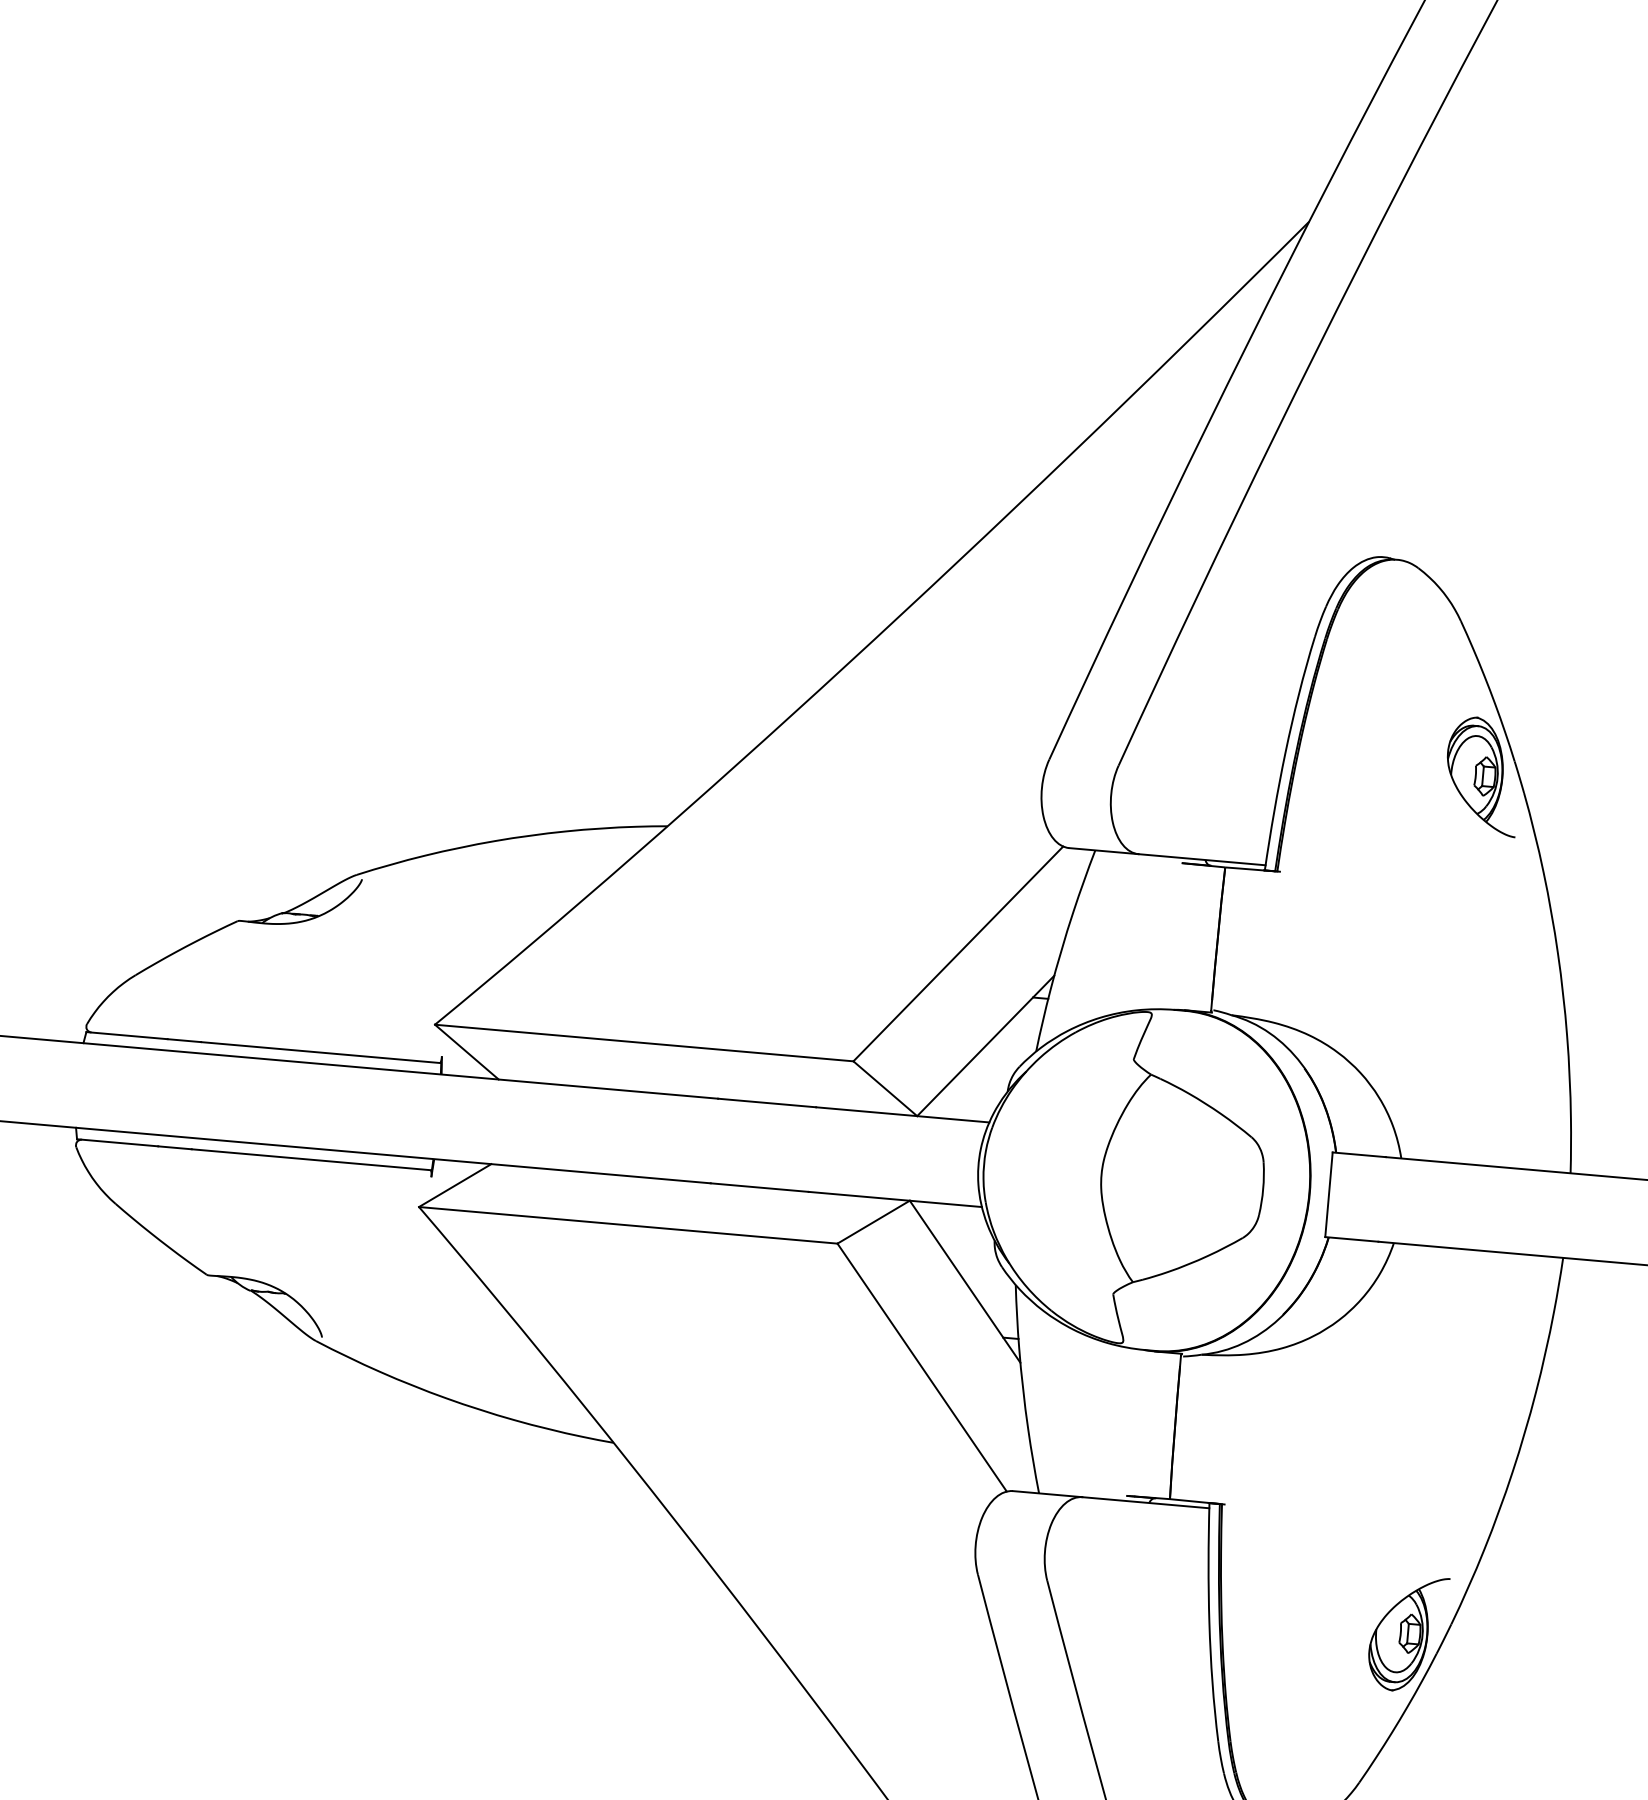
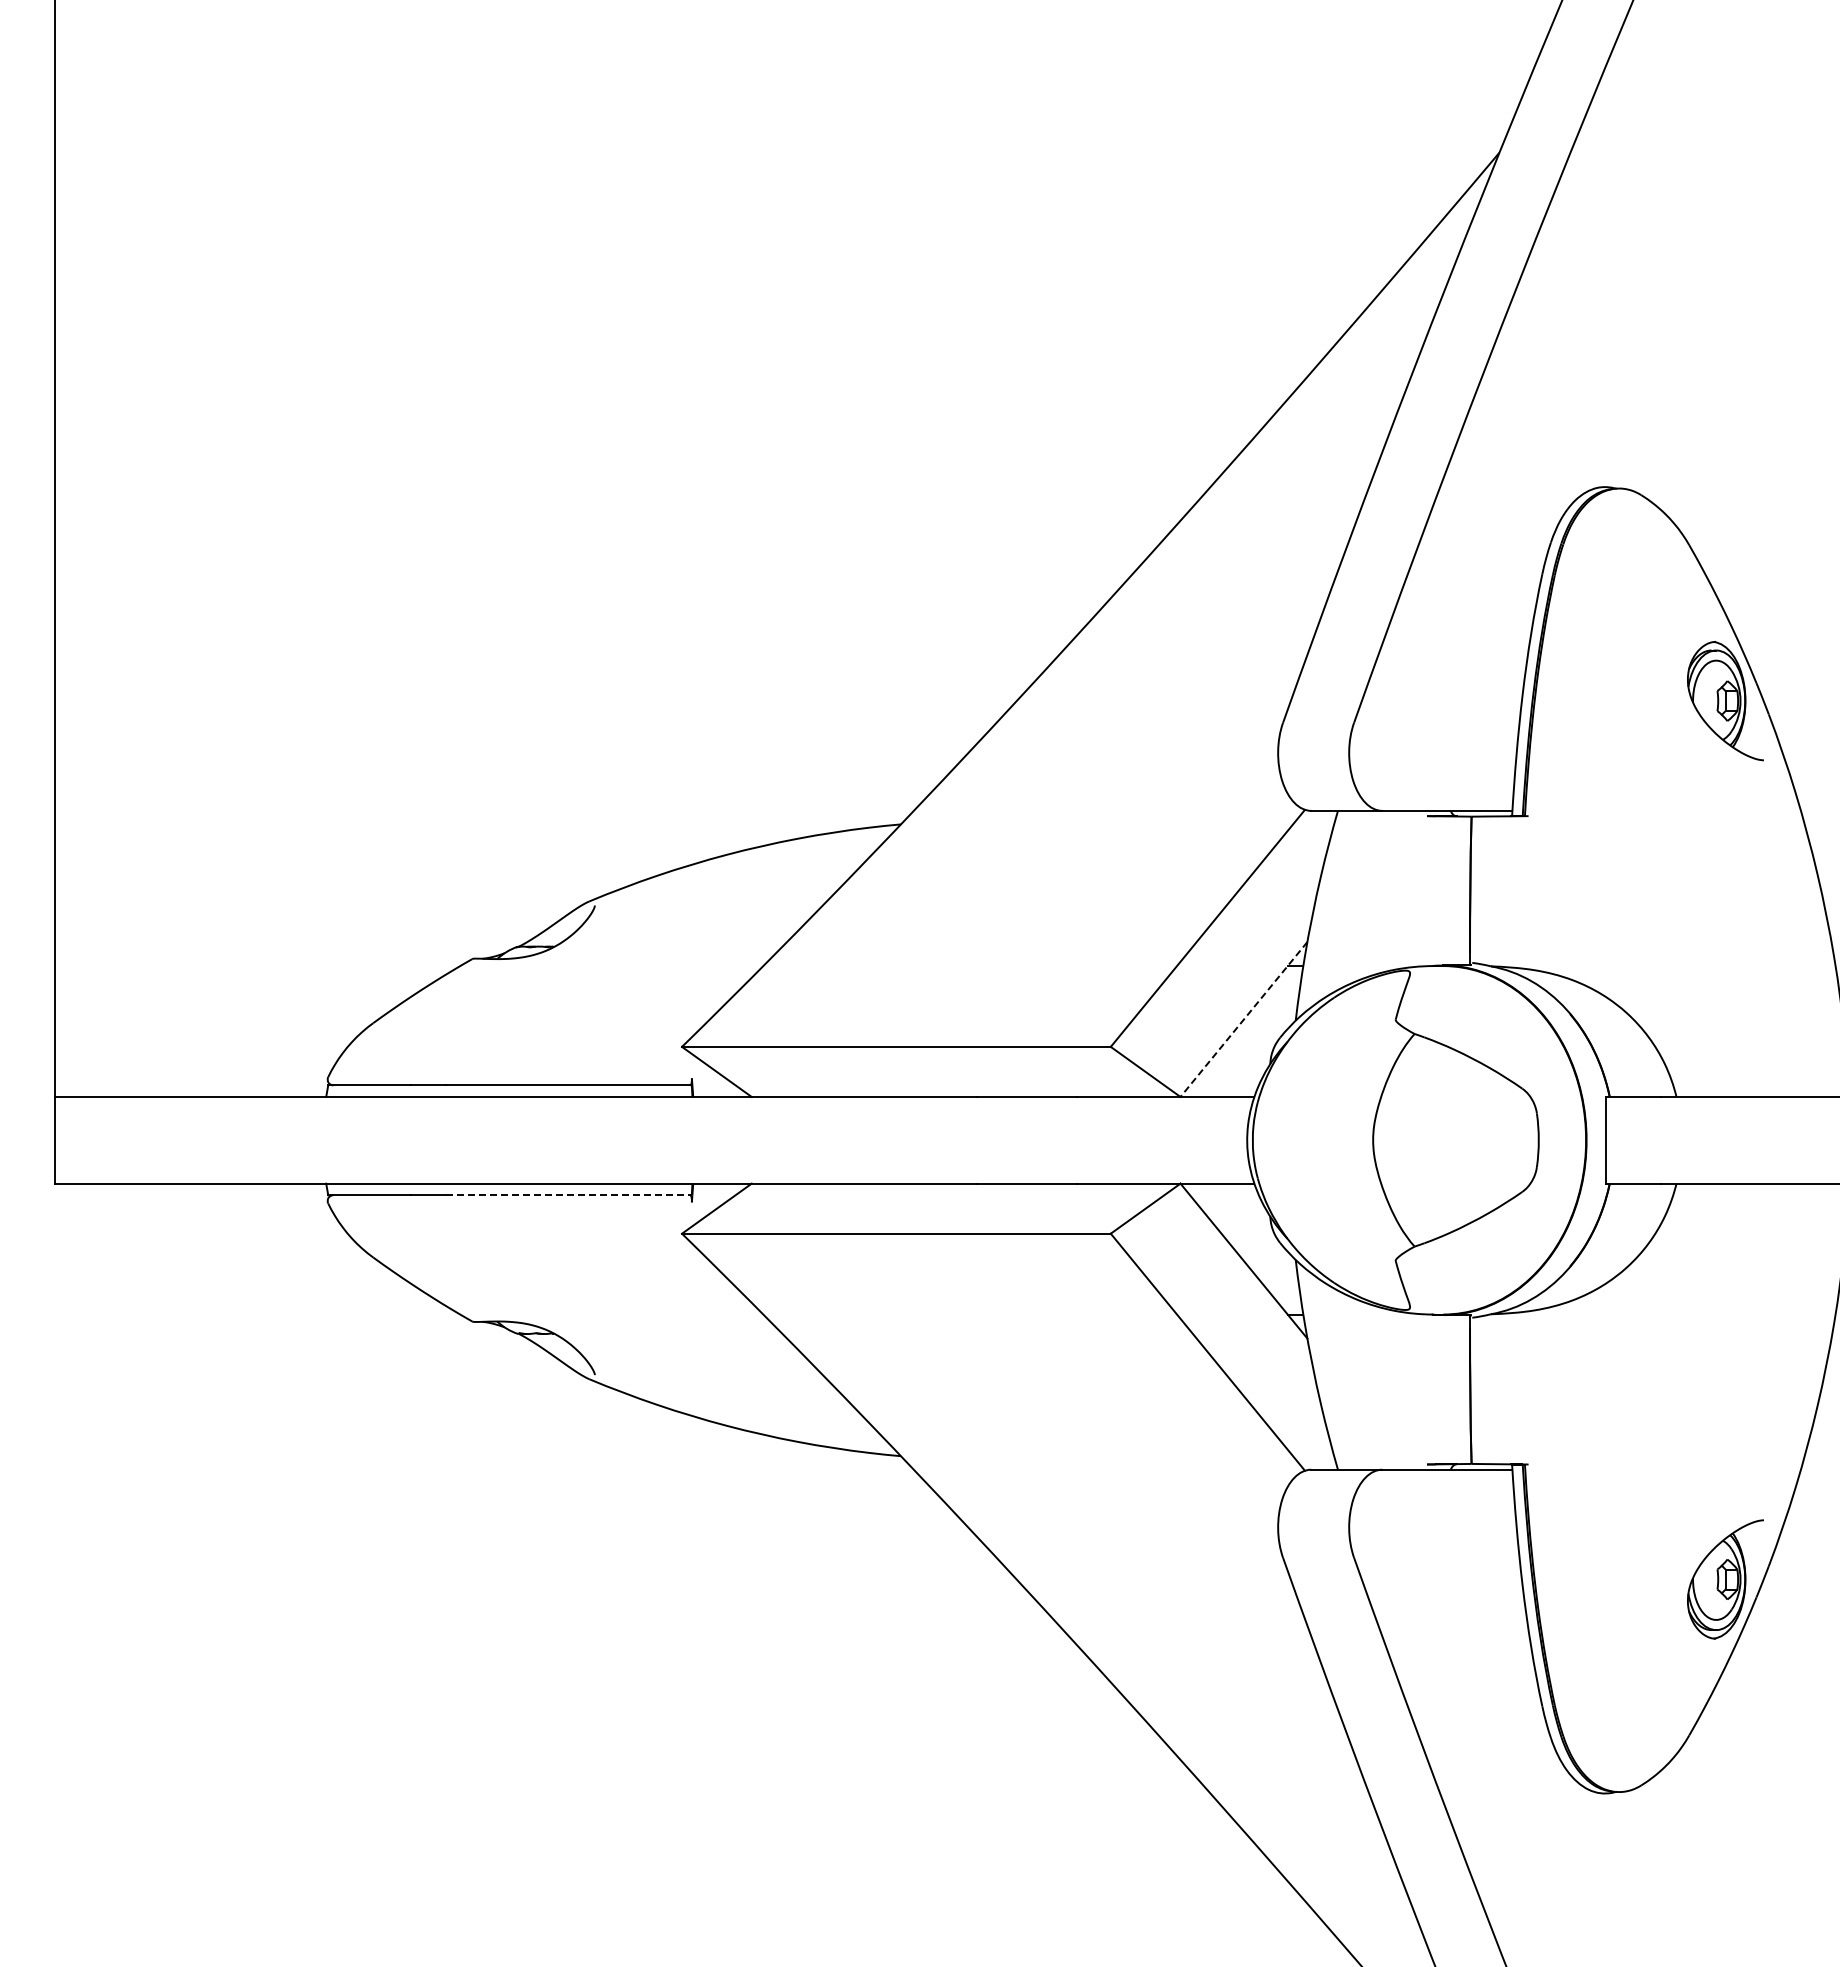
line: (985, 1045) -> (1243, 1019), solid -> dashed
line: (312, 1160) -> (569, 1195), solid -> dashed

